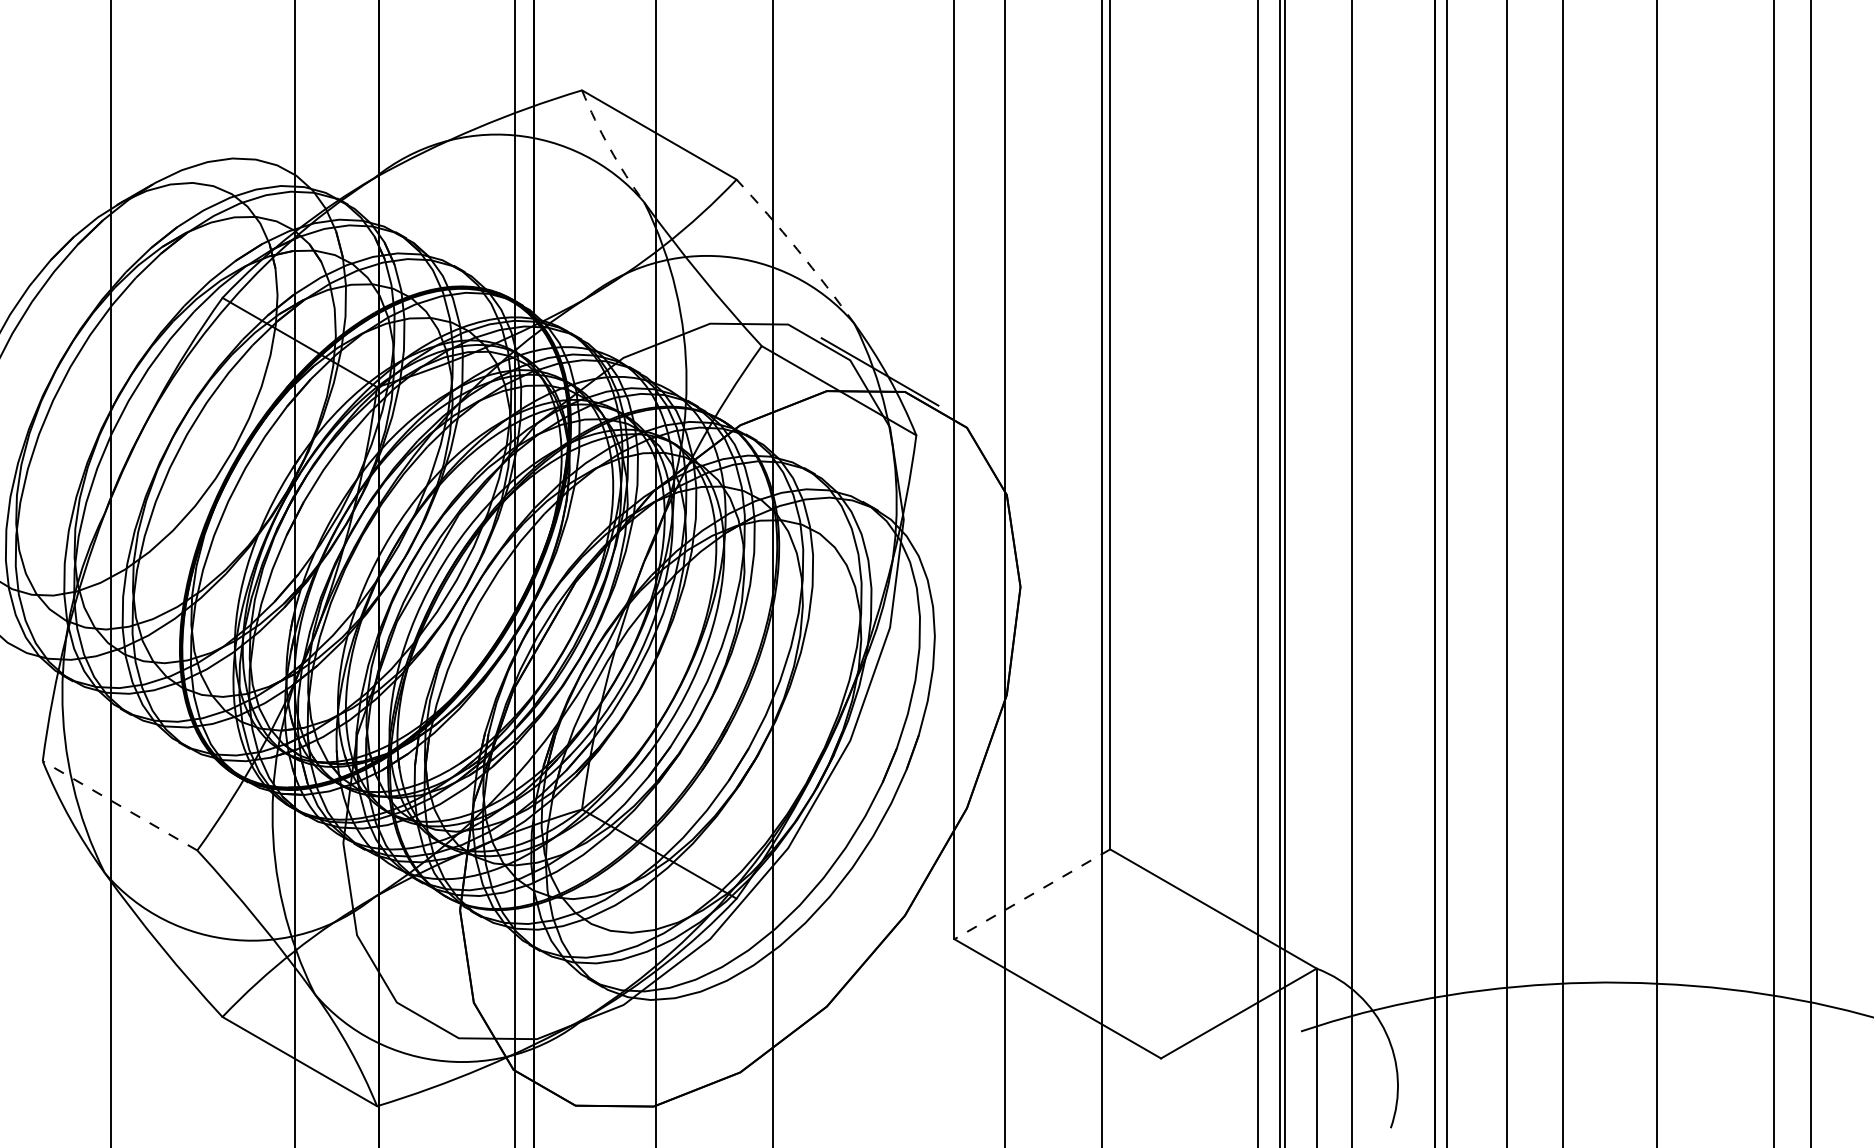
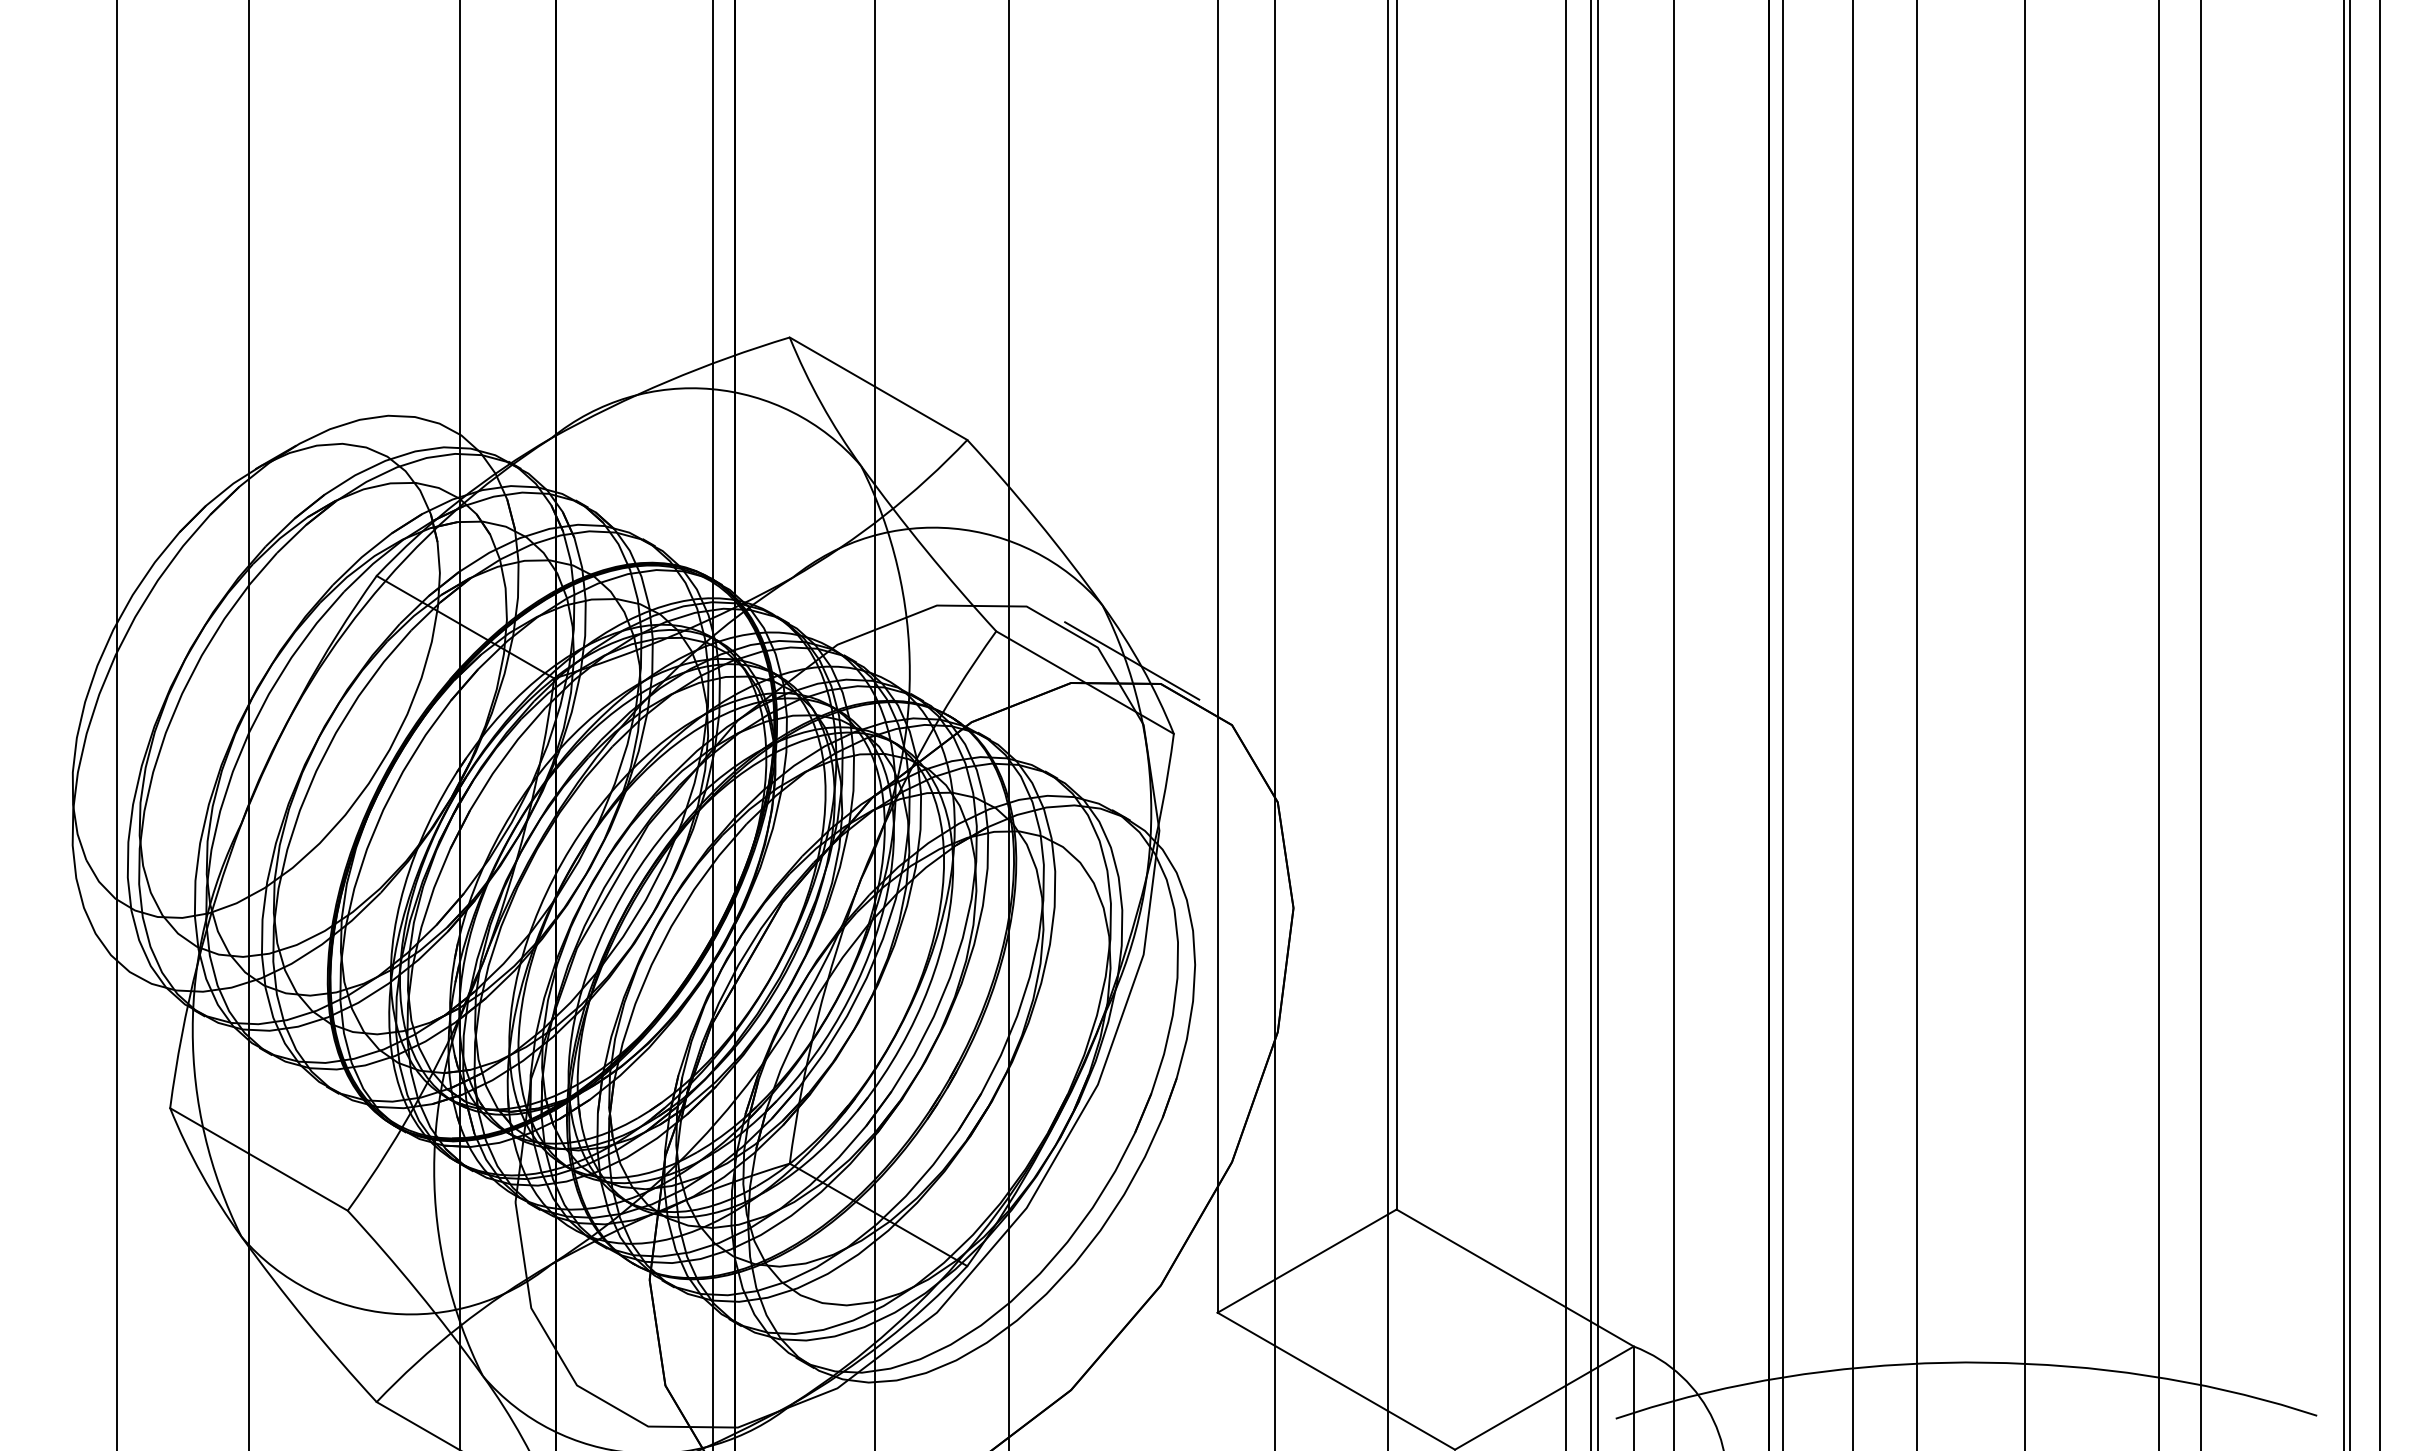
arc: (609, 147) -> (821, 403), dashed -> solid
arc: (797, 249) -> (1037, 520), dashed -> solid
line: (119, 805) -> (258, 1159), dashed -> solid
line: (1031, 894) -> (1306, 1261), dashed -> solid

